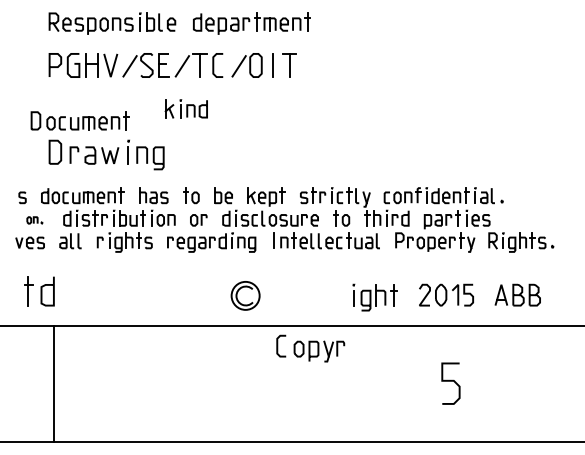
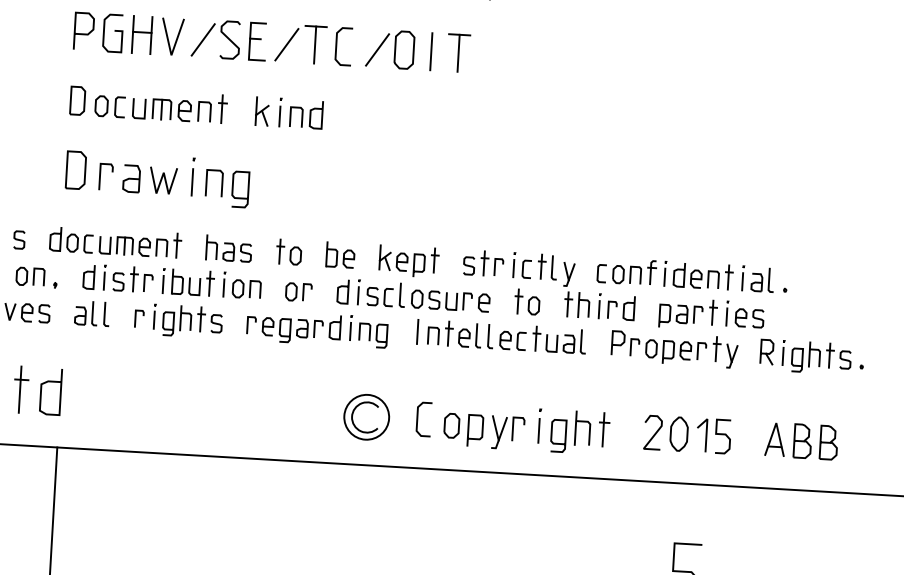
part: (79, 120) -> (147, 104), moved
part: (34, 220) -> (36, 277), size x1.67
part: (310, 348) -> (470, 425), moved

